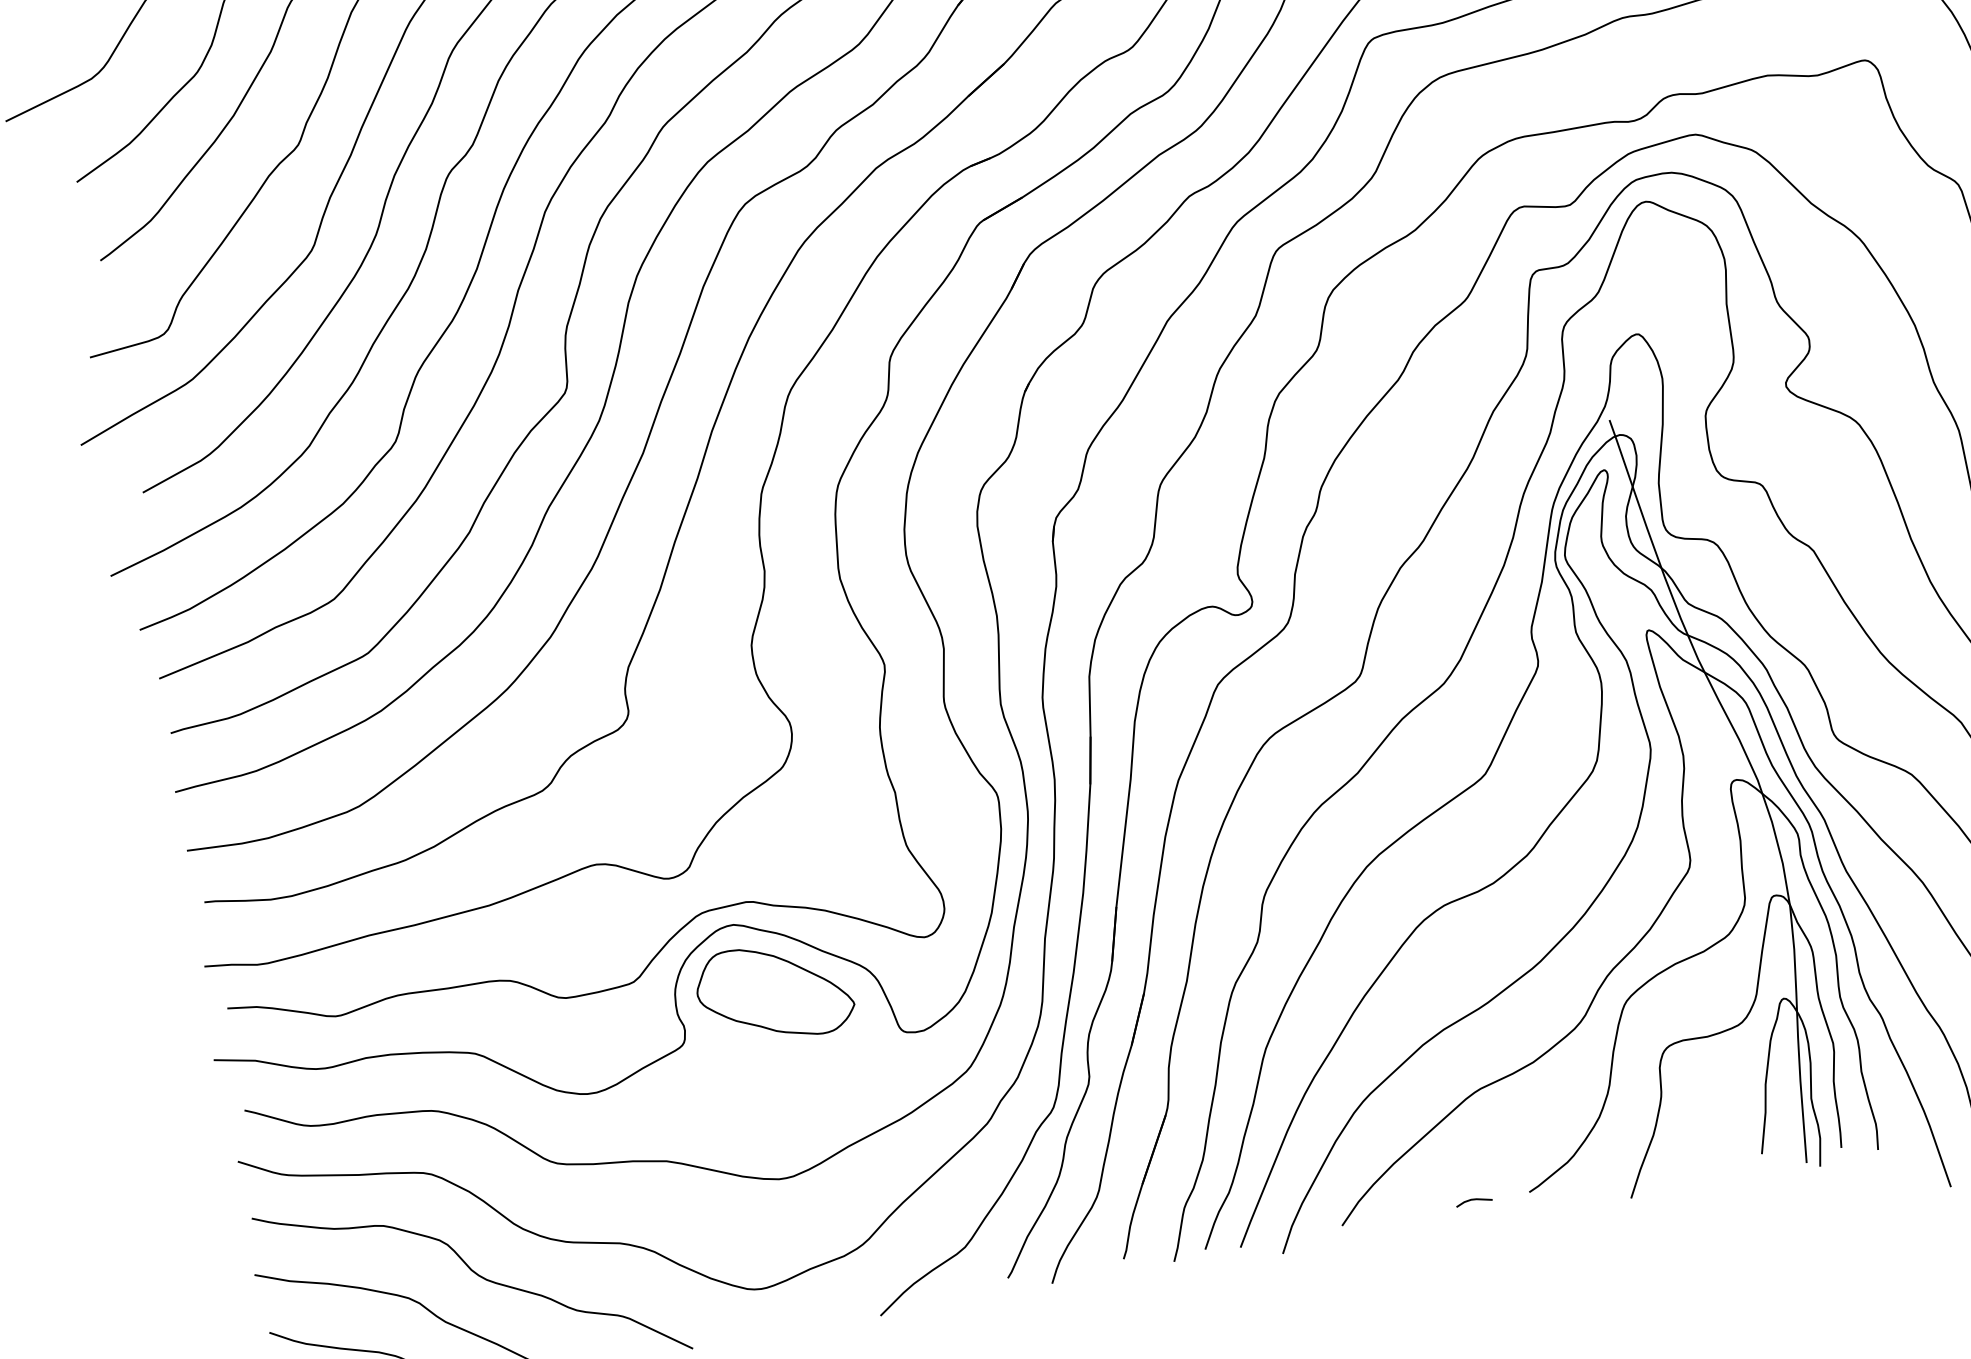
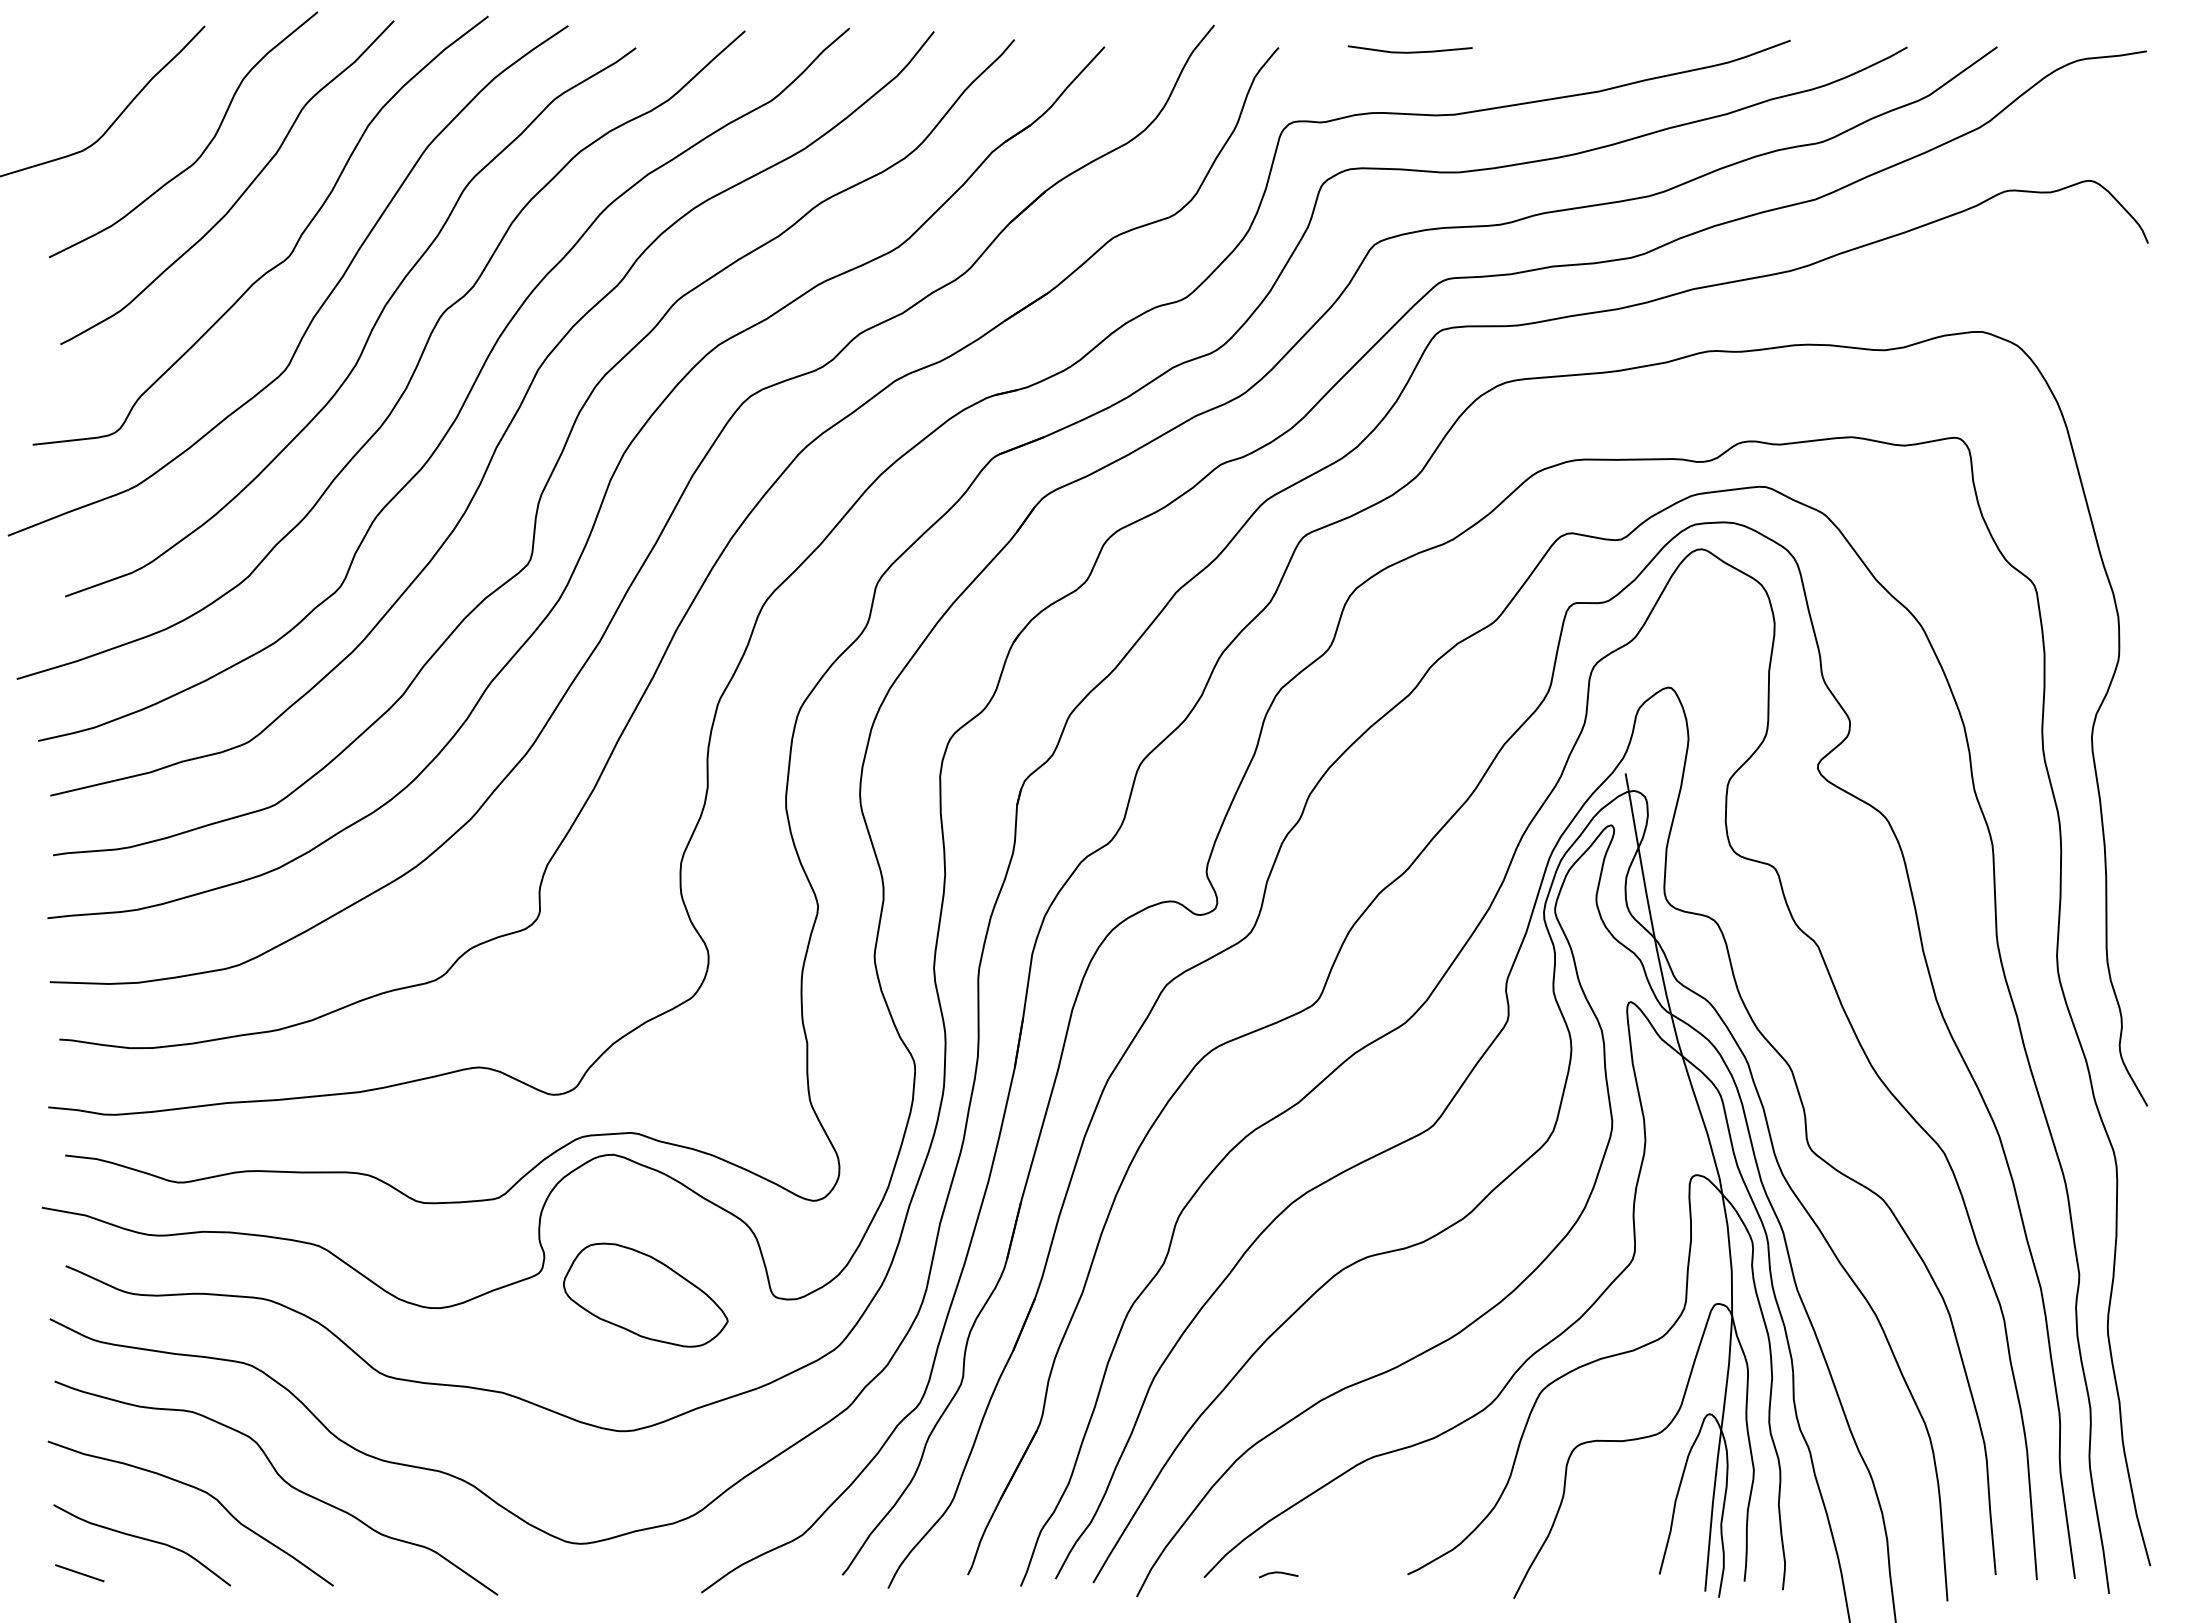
part: (774, 991) -> (645, 1294), moved
line: (1473, 1200) -> (1278, 1573), moved

